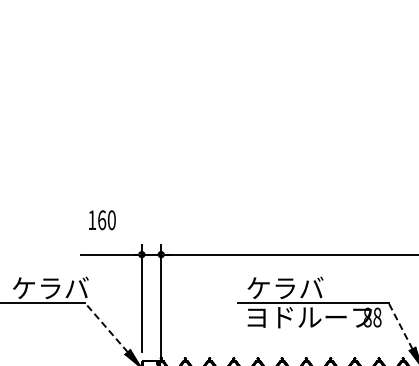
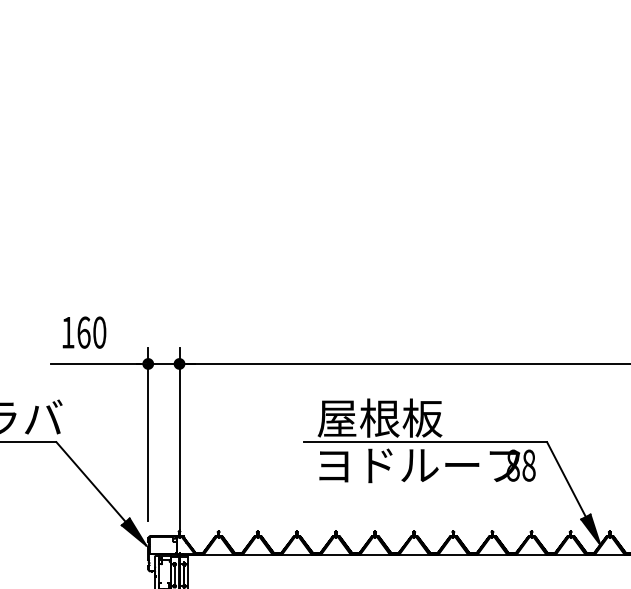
text: (102, 220) -> (84, 333), moved
text: (284, 288) -> (378, 418), ケラバ -> 屋根板
line: (400, 325) -> (566, 478), dashed -> solid
line: (106, 327) -> (91, 481), dashed -> solid

